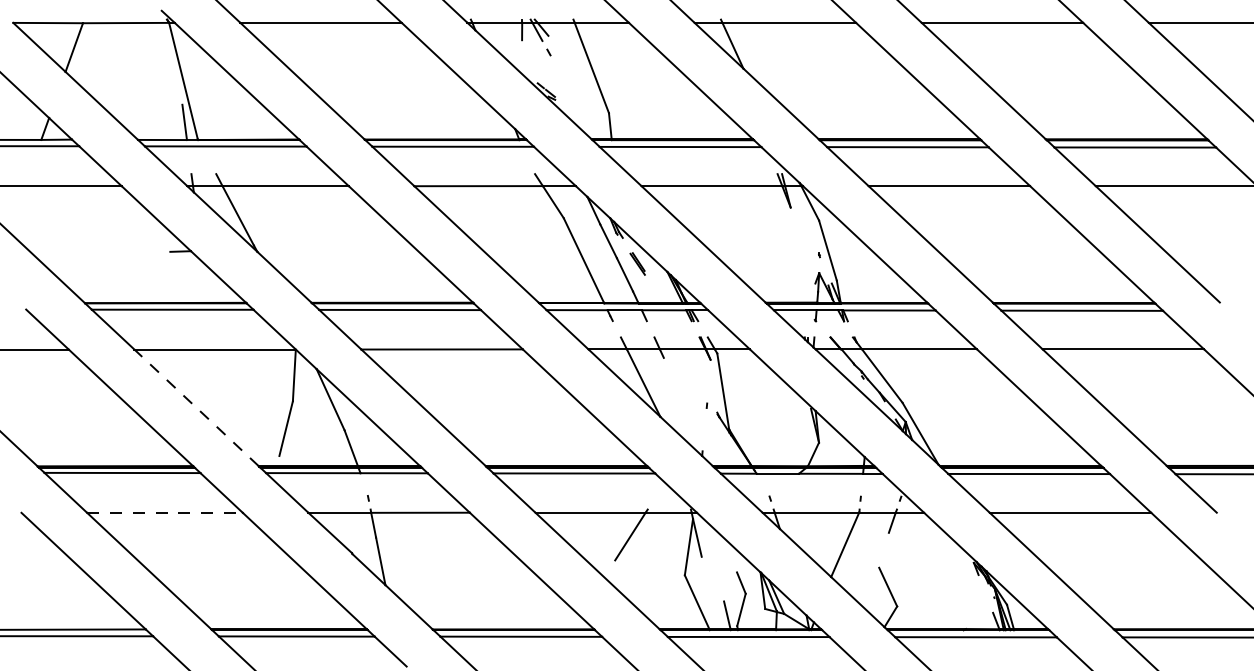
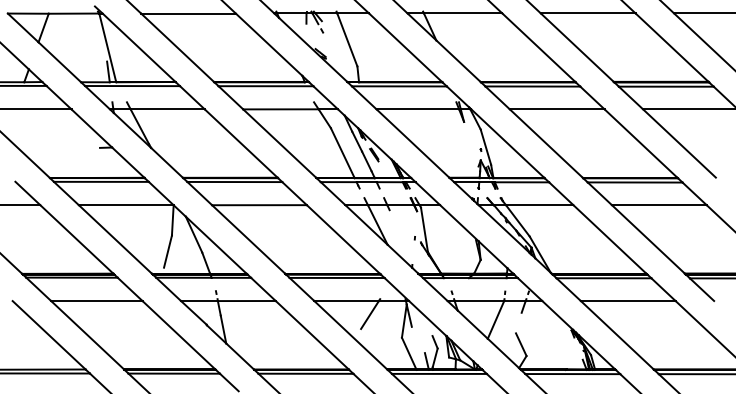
line: (196, 407) -> (115, 239), dashed -> solid
line: (164, 513) -> (96, 301), dashed -> solid

